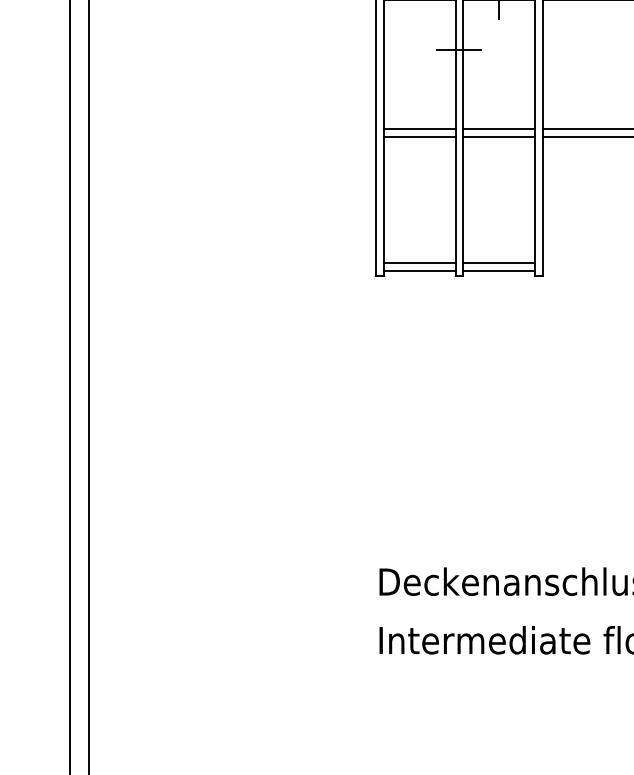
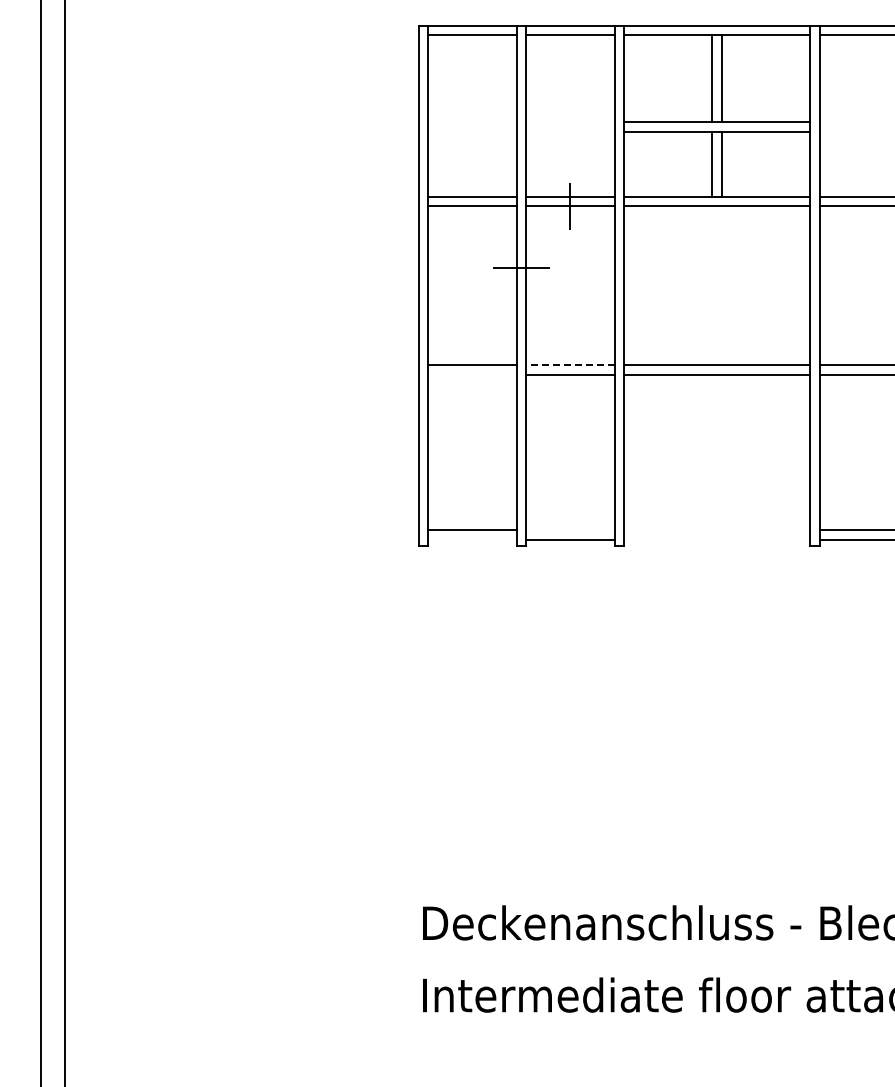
line: (498, 129) -> (569, 365), solid -> dashed
line: (419, 136) -> (472, 374), removed
line: (499, 263) -> (570, 530), removed
line: (419, 270) -> (472, 539), removed

